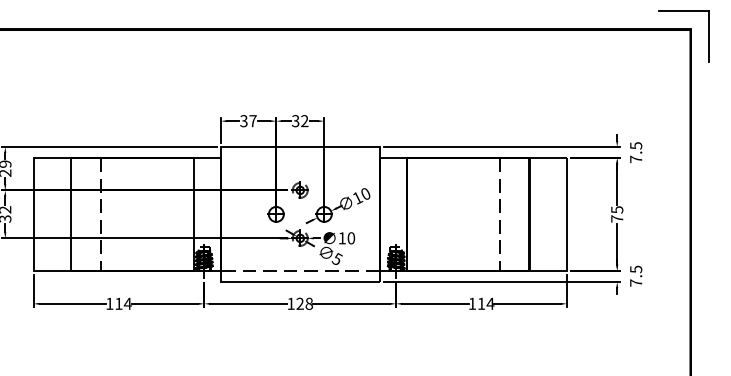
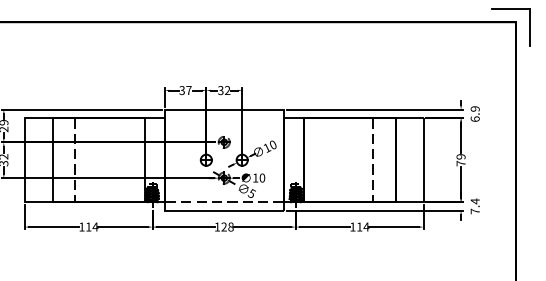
text: (636, 152) -> (475, 113), 7.5 -> 6.9
text: (617, 209) -> (461, 156), 75 -> 79
text: (636, 269) -> (475, 201), 7.5 -> 7.4

